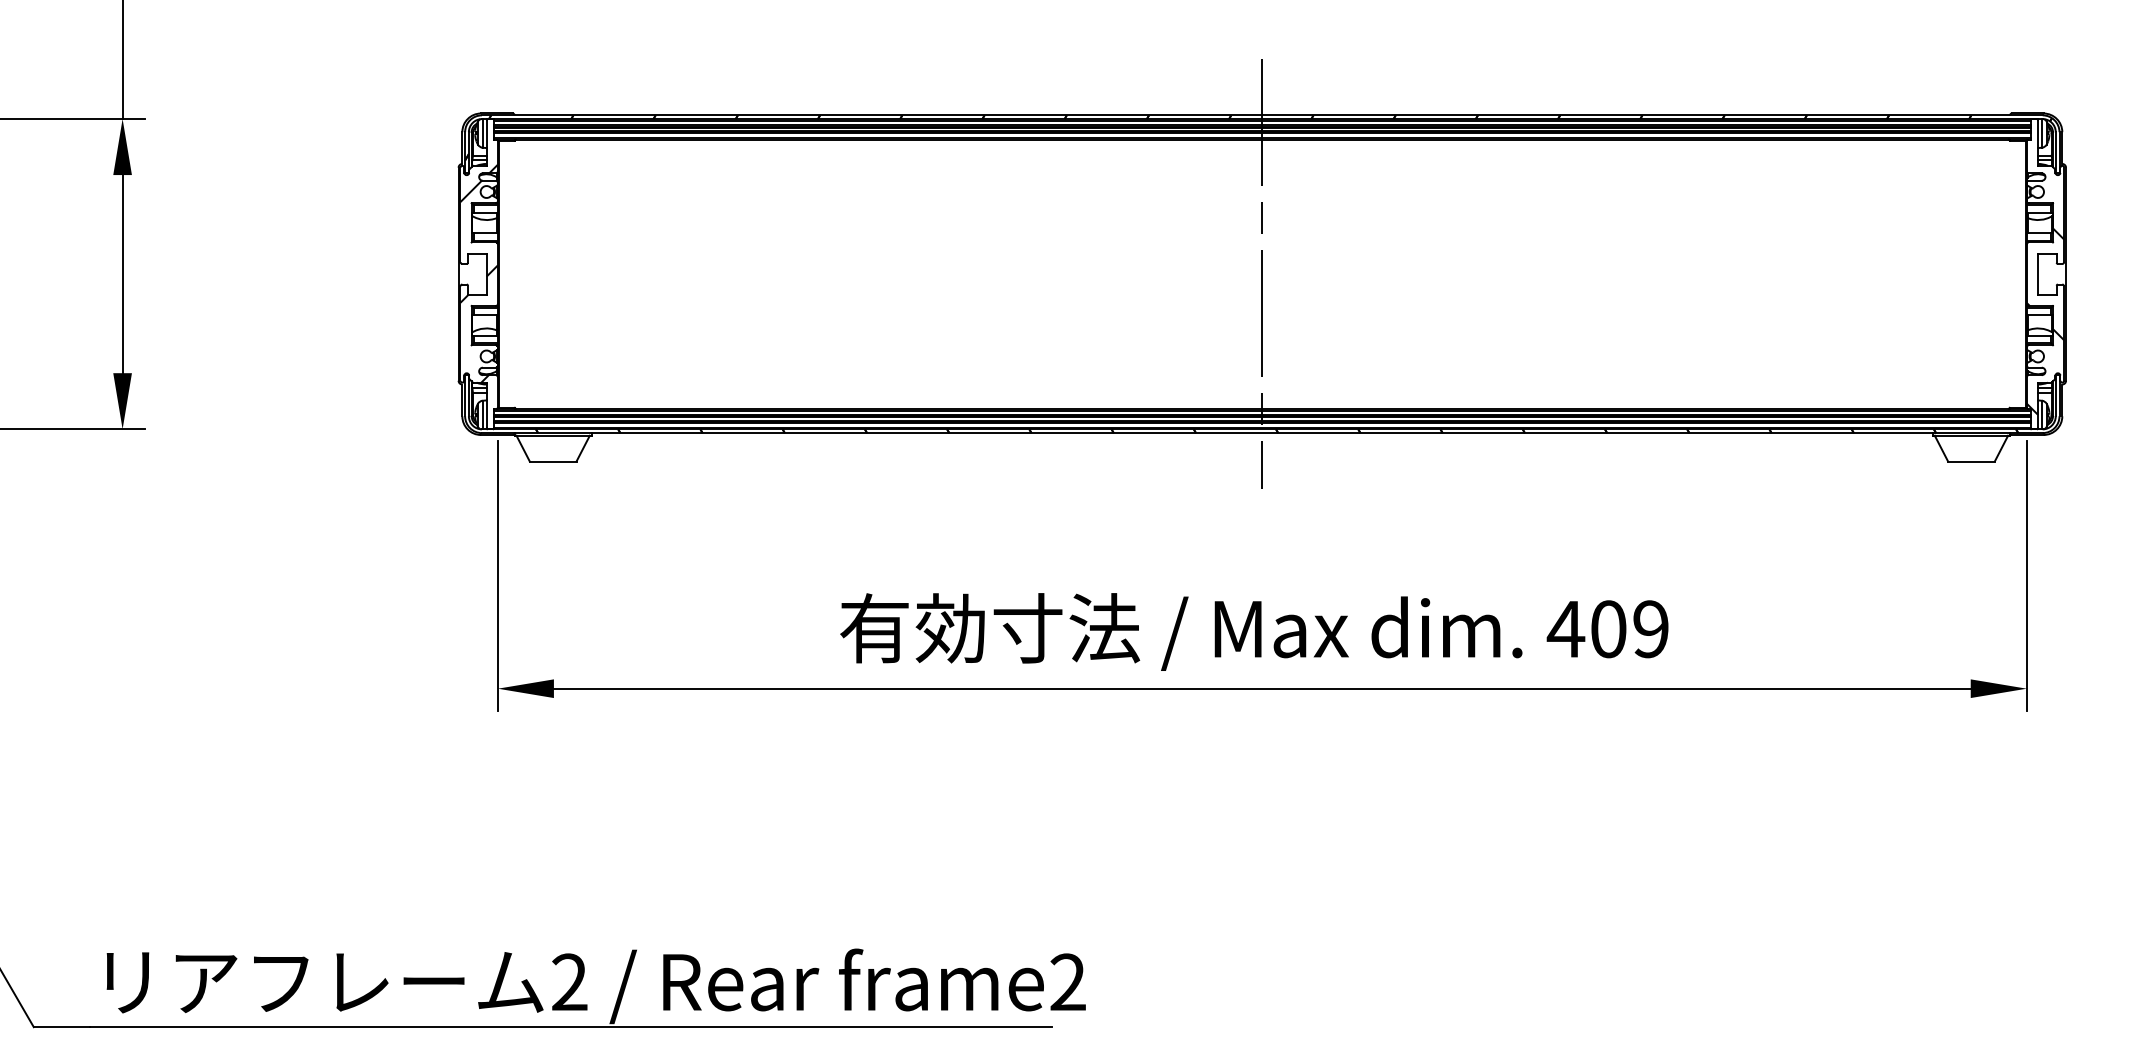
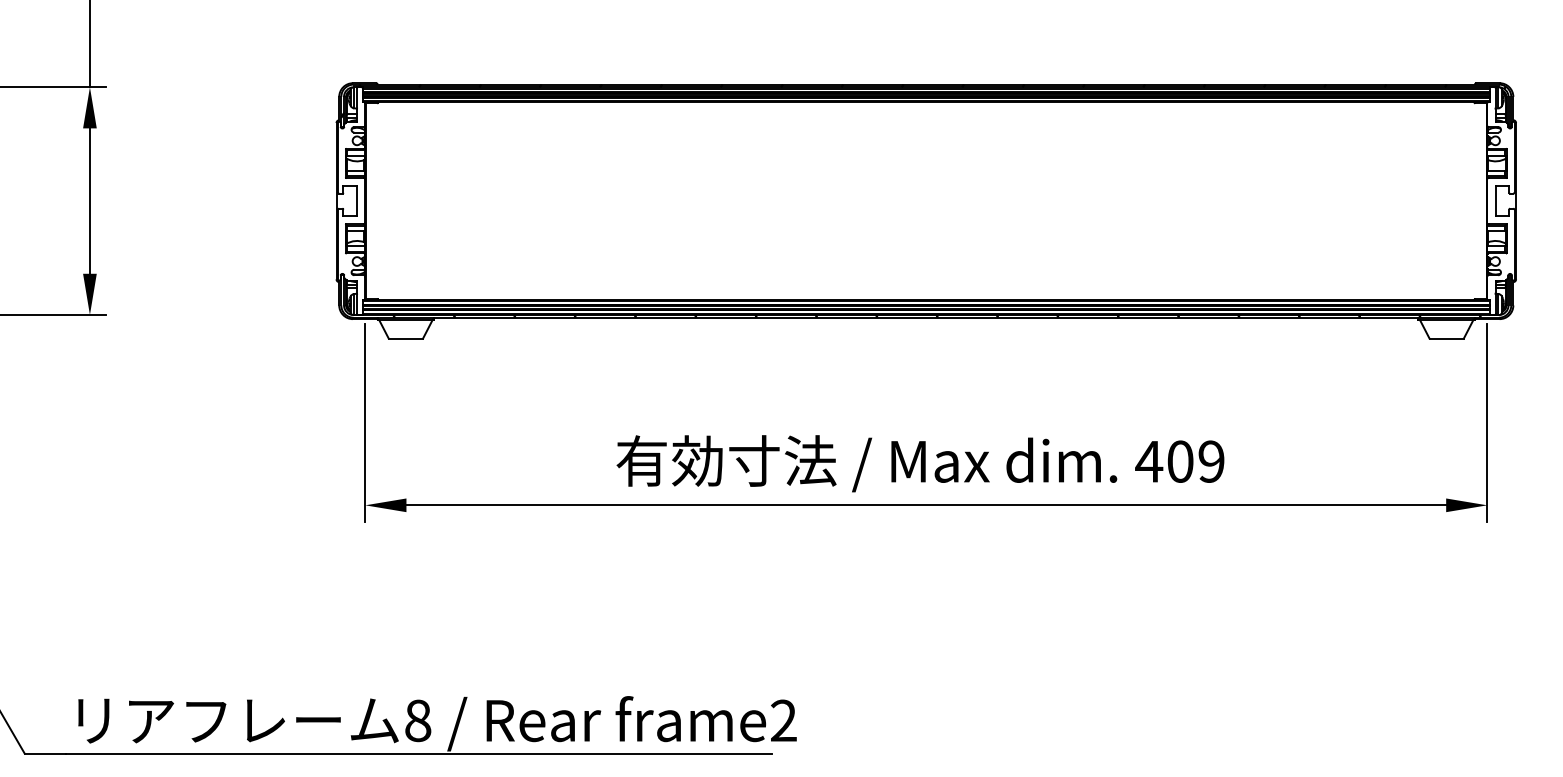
hatch: (479, 273) -> (351, 200), removed
line: (1262, 273) -> (926, 200), removed
hatch: (2044, 321) -> (1500, 235), removed
text: (570, 981) -> (418, 720), 2 -> 8

